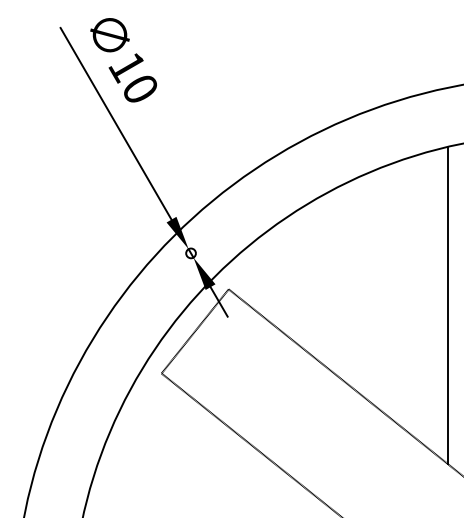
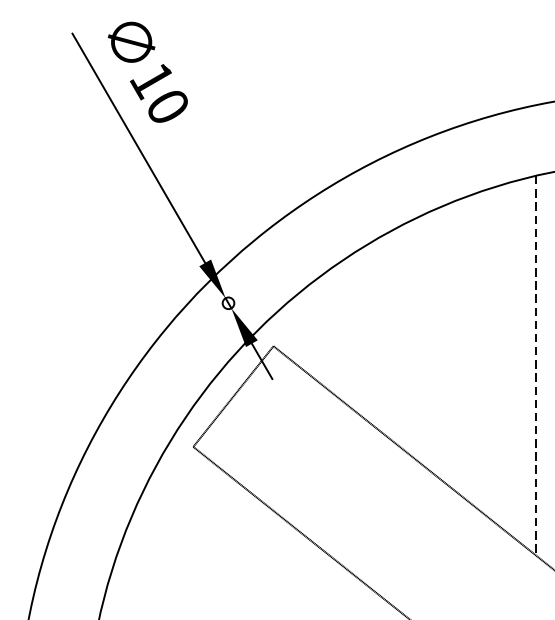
line: (447, 305) -> (535, 365), solid -> dashed

